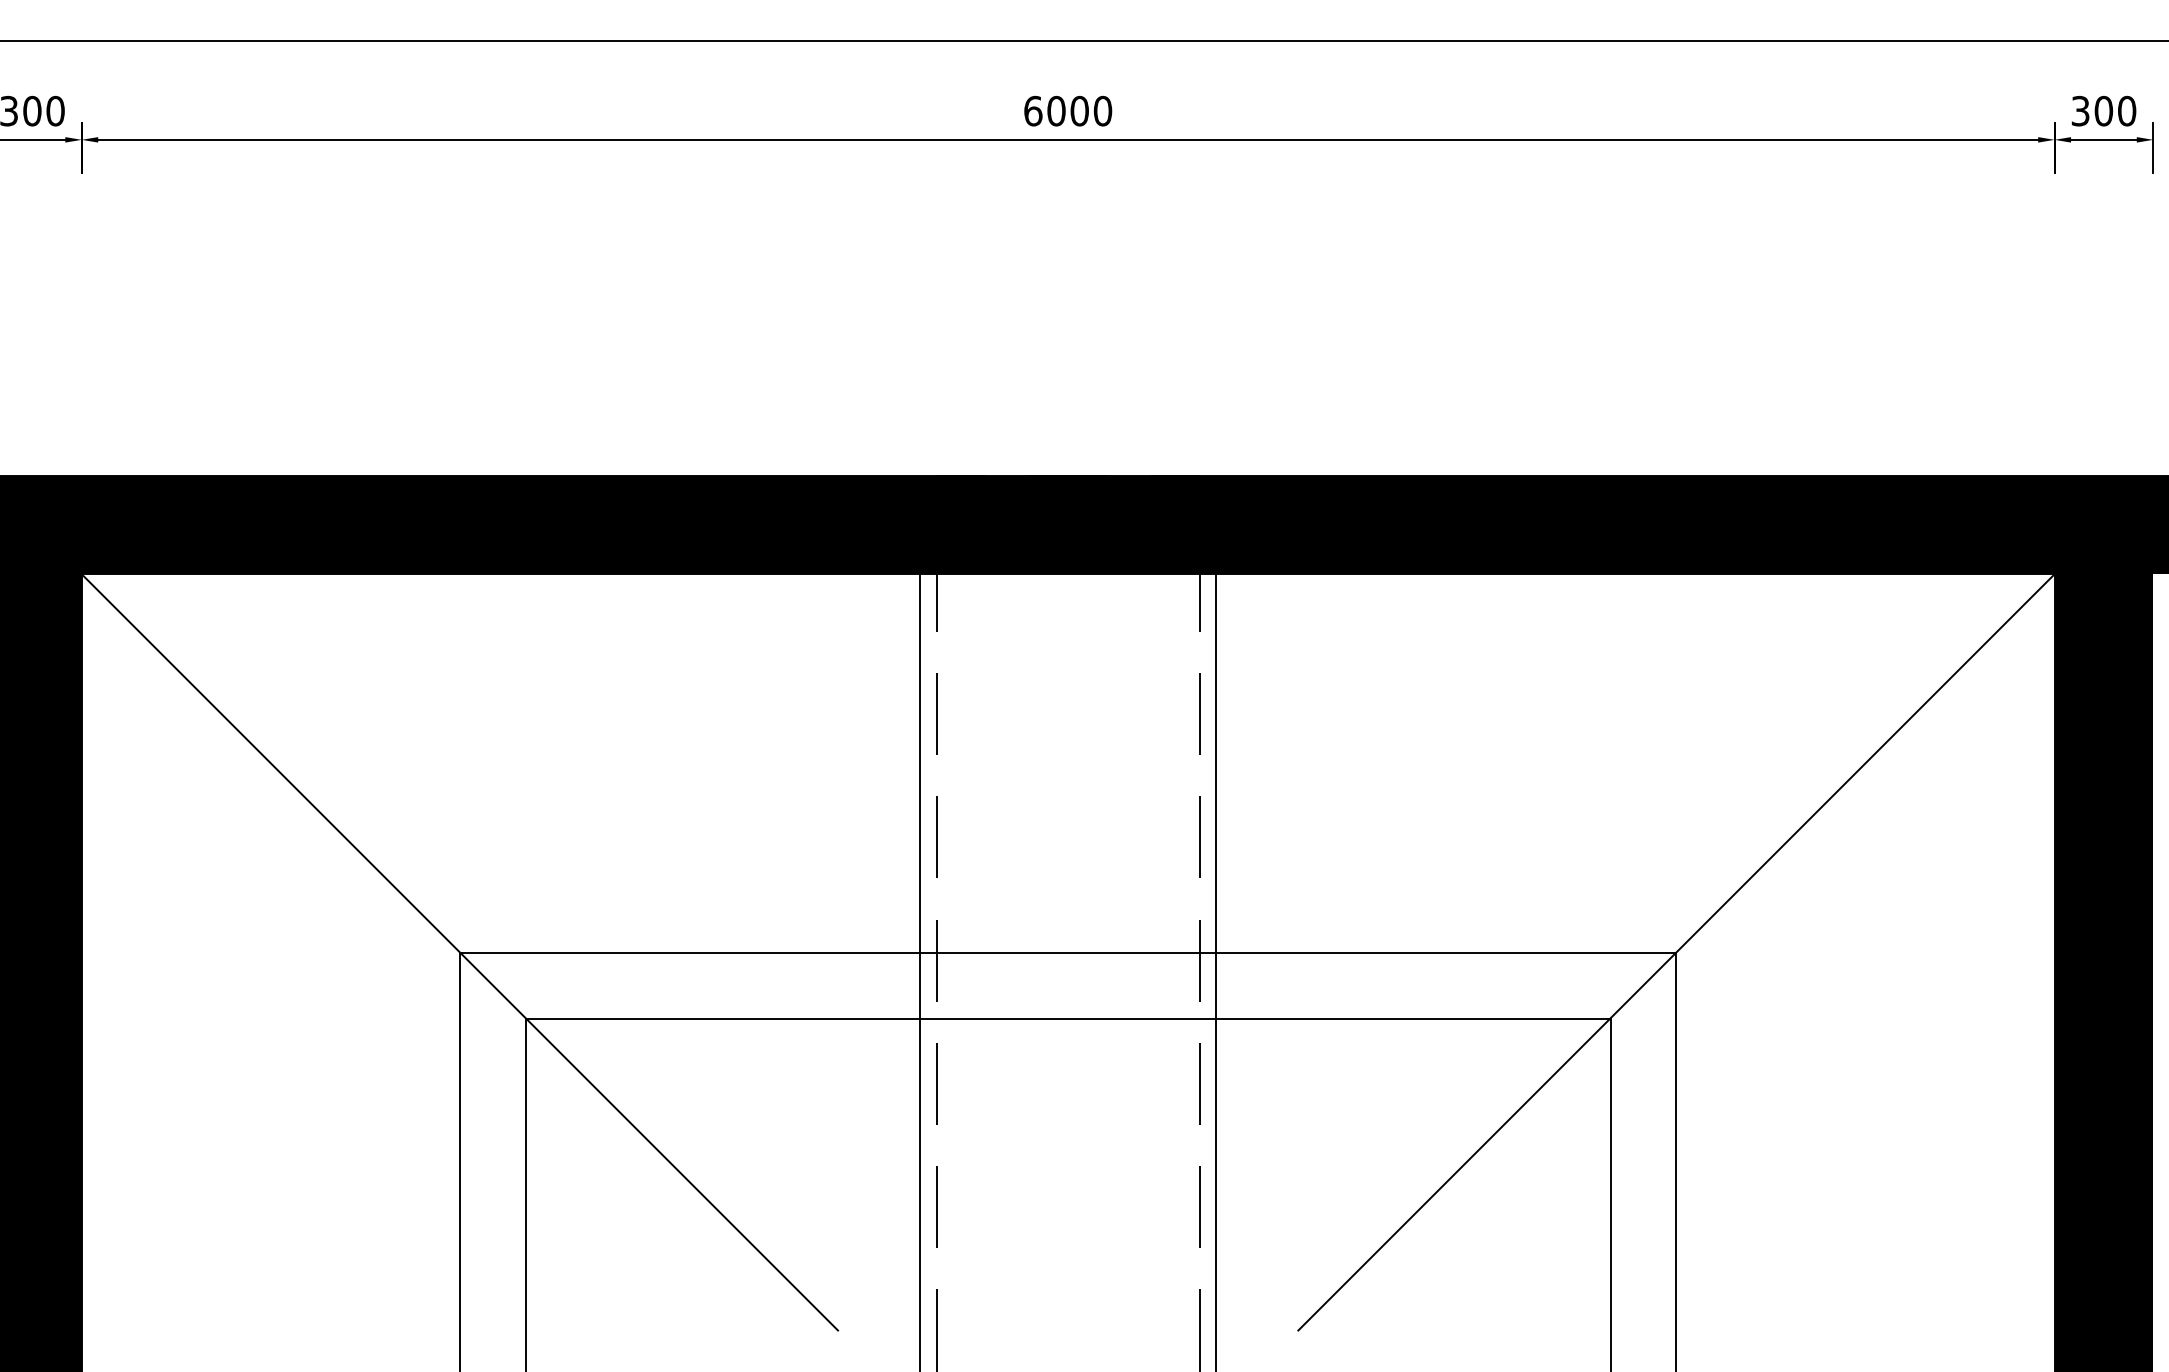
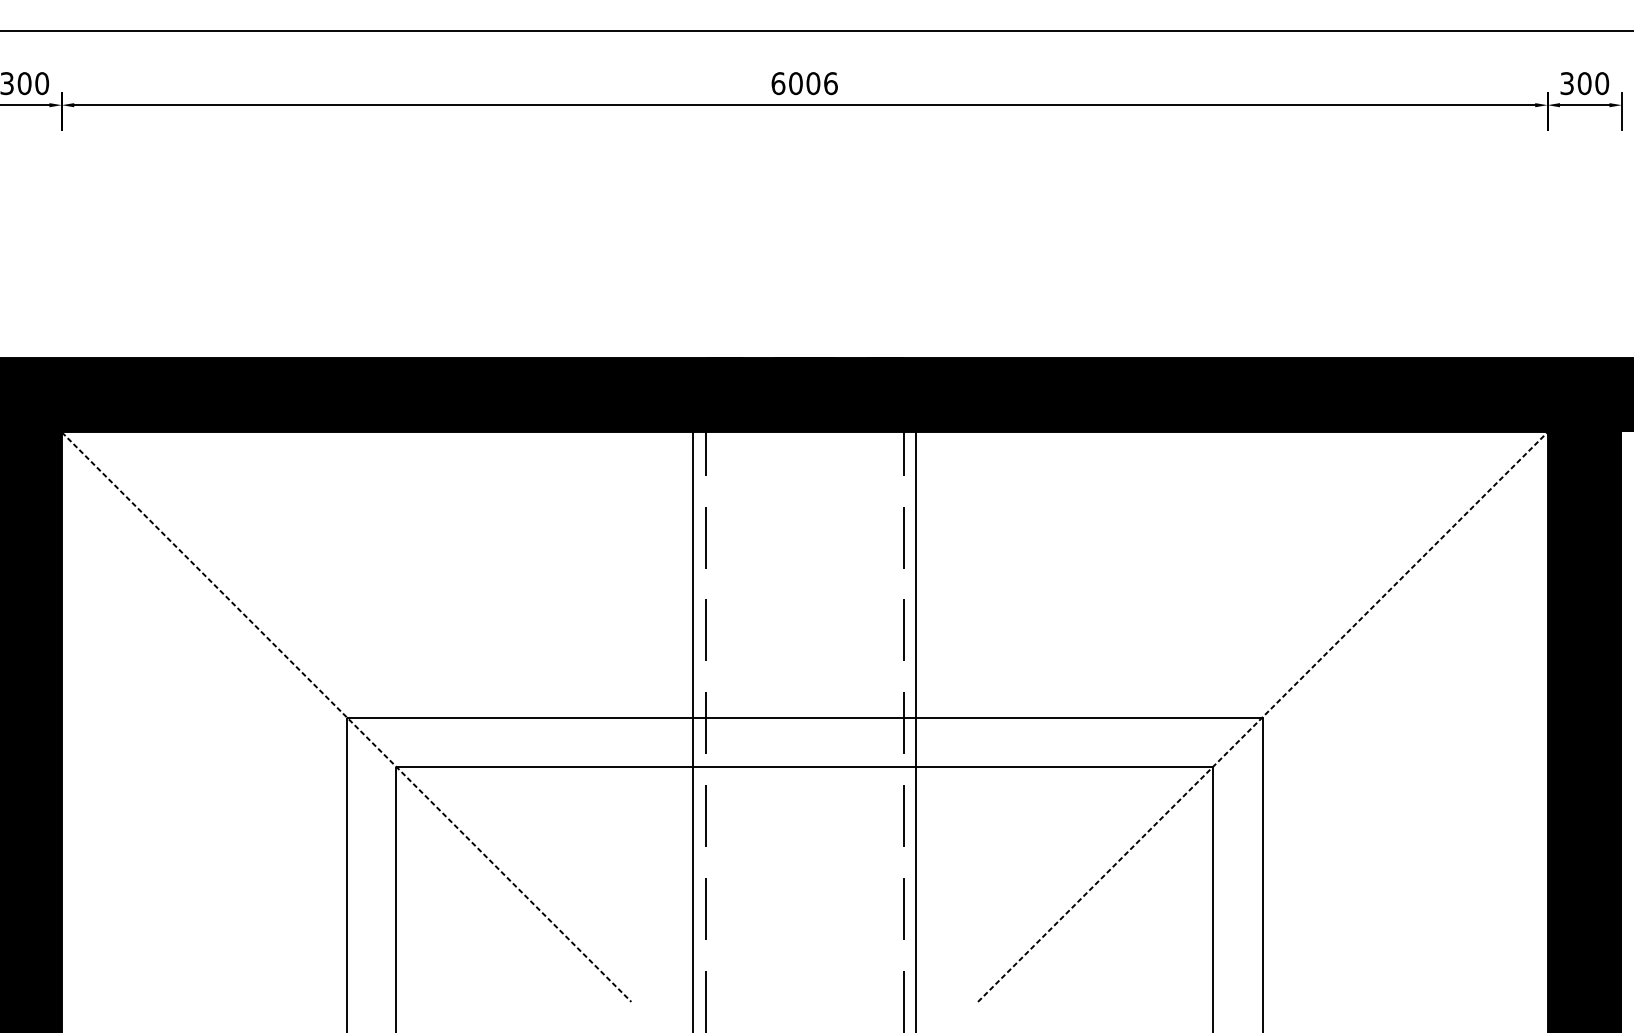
text: (1102, 110) -> (830, 83), 6000 -> 6006
line: (459, 952) -> (346, 717), solid -> dashed
line: (1676, 952) -> (1262, 717), solid -> dashed

